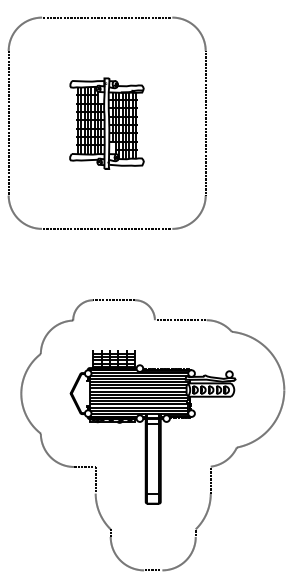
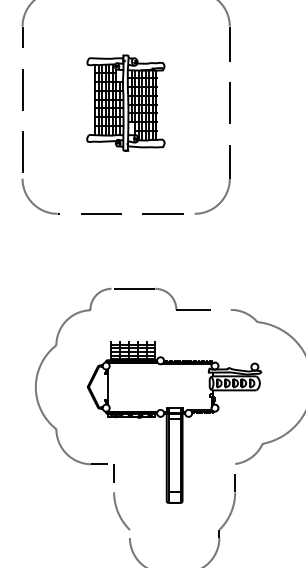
hatch: (139, 392) -> (160, 385), removed

